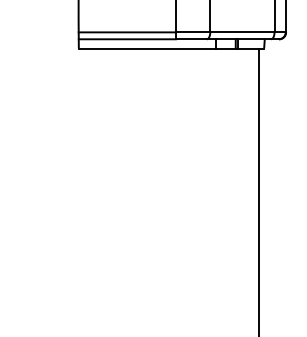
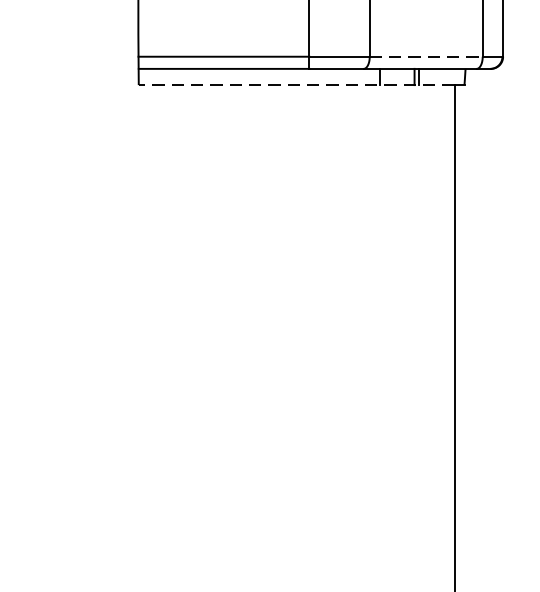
line: (242, 32) -> (426, 56), solid -> dashed
line: (168, 48) -> (296, 85), solid -> dashed

